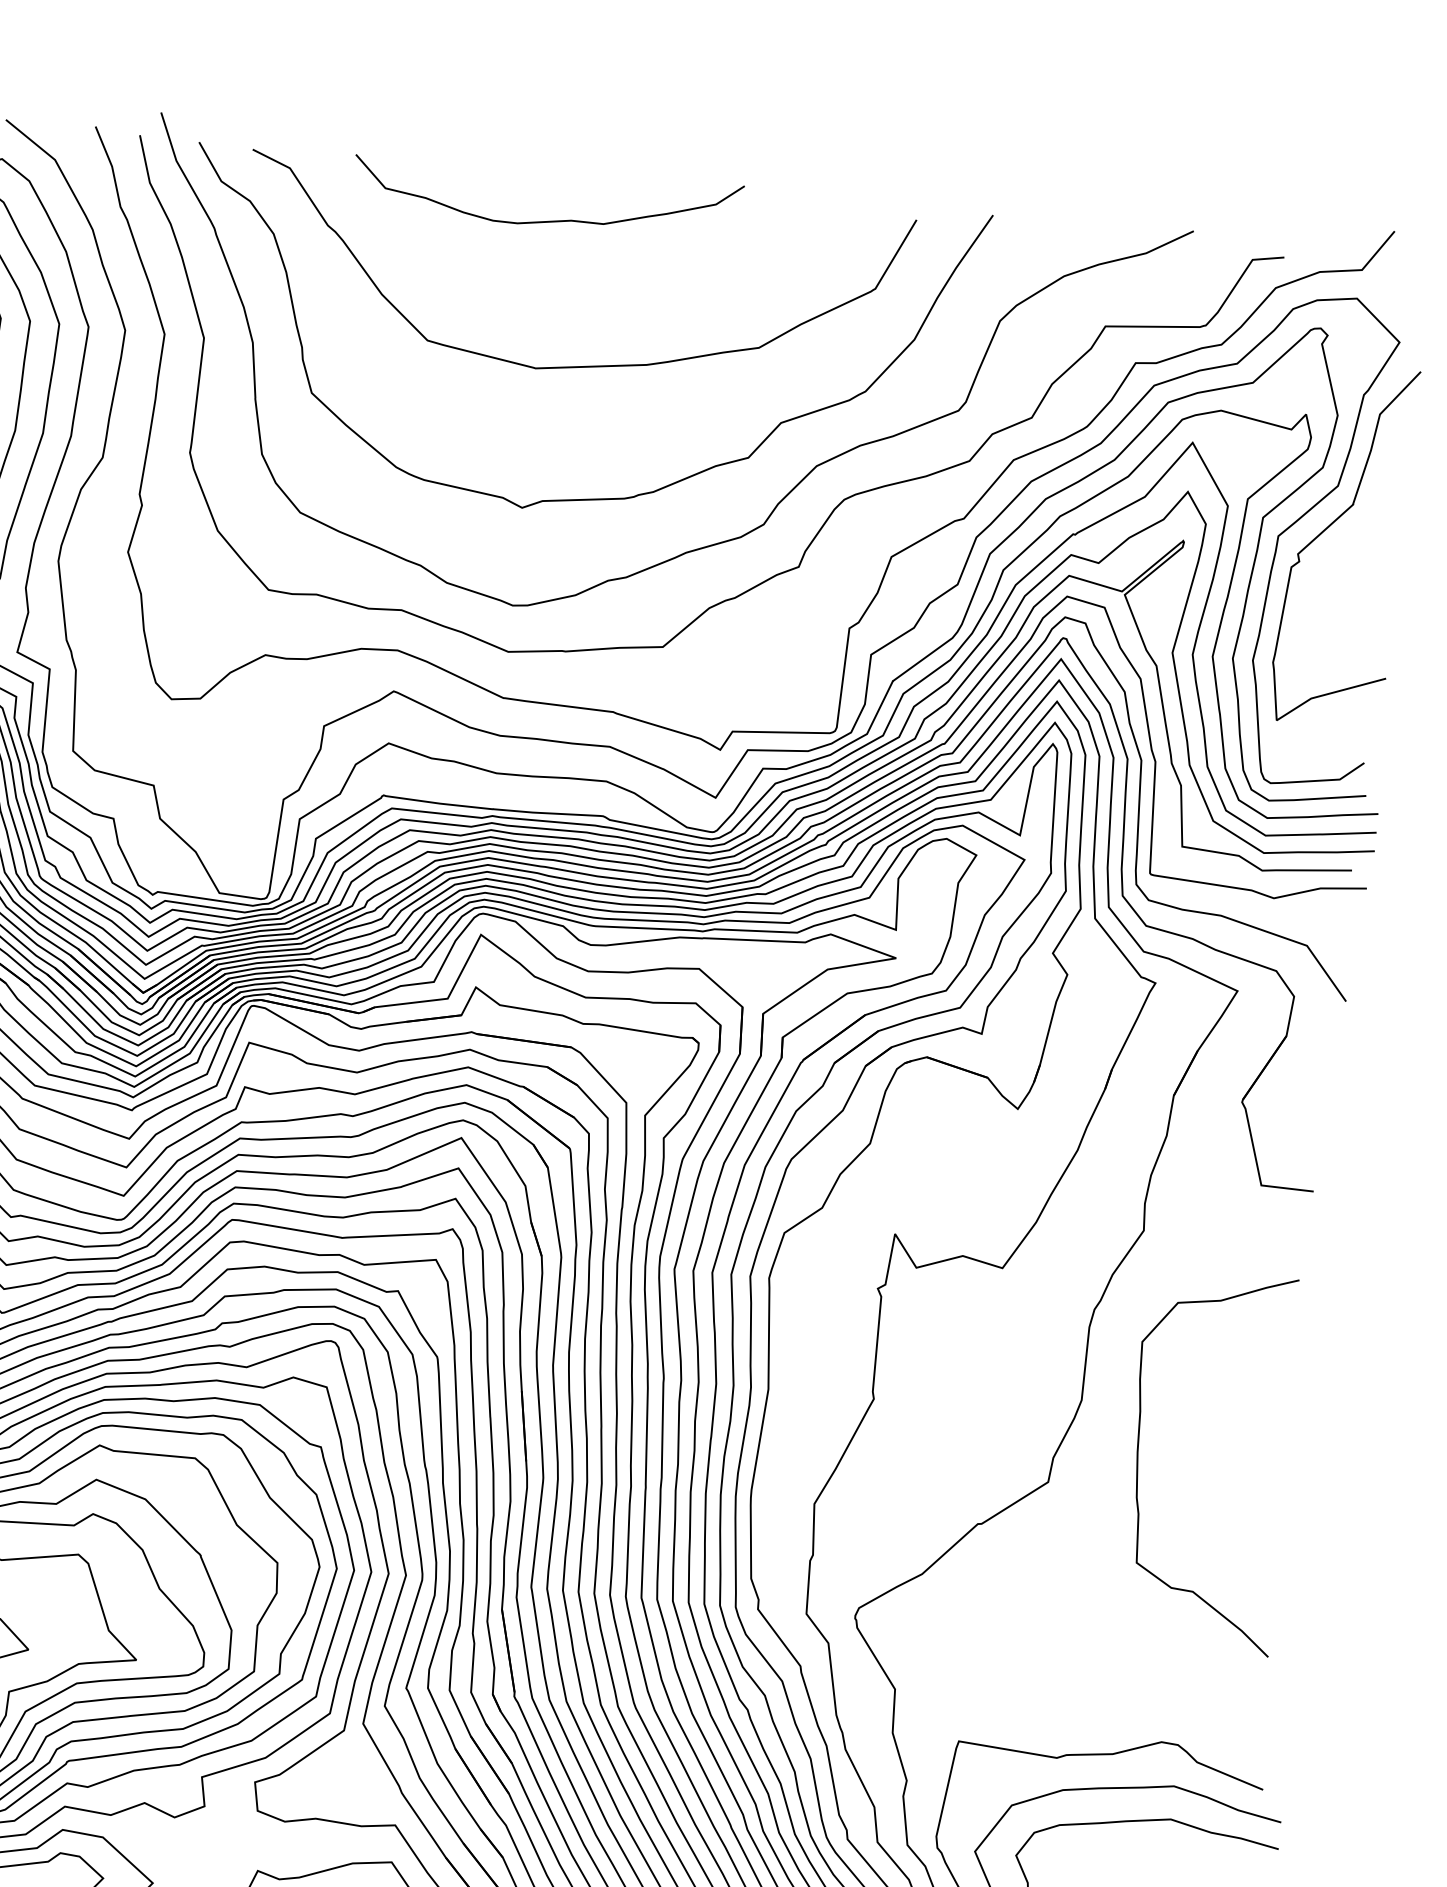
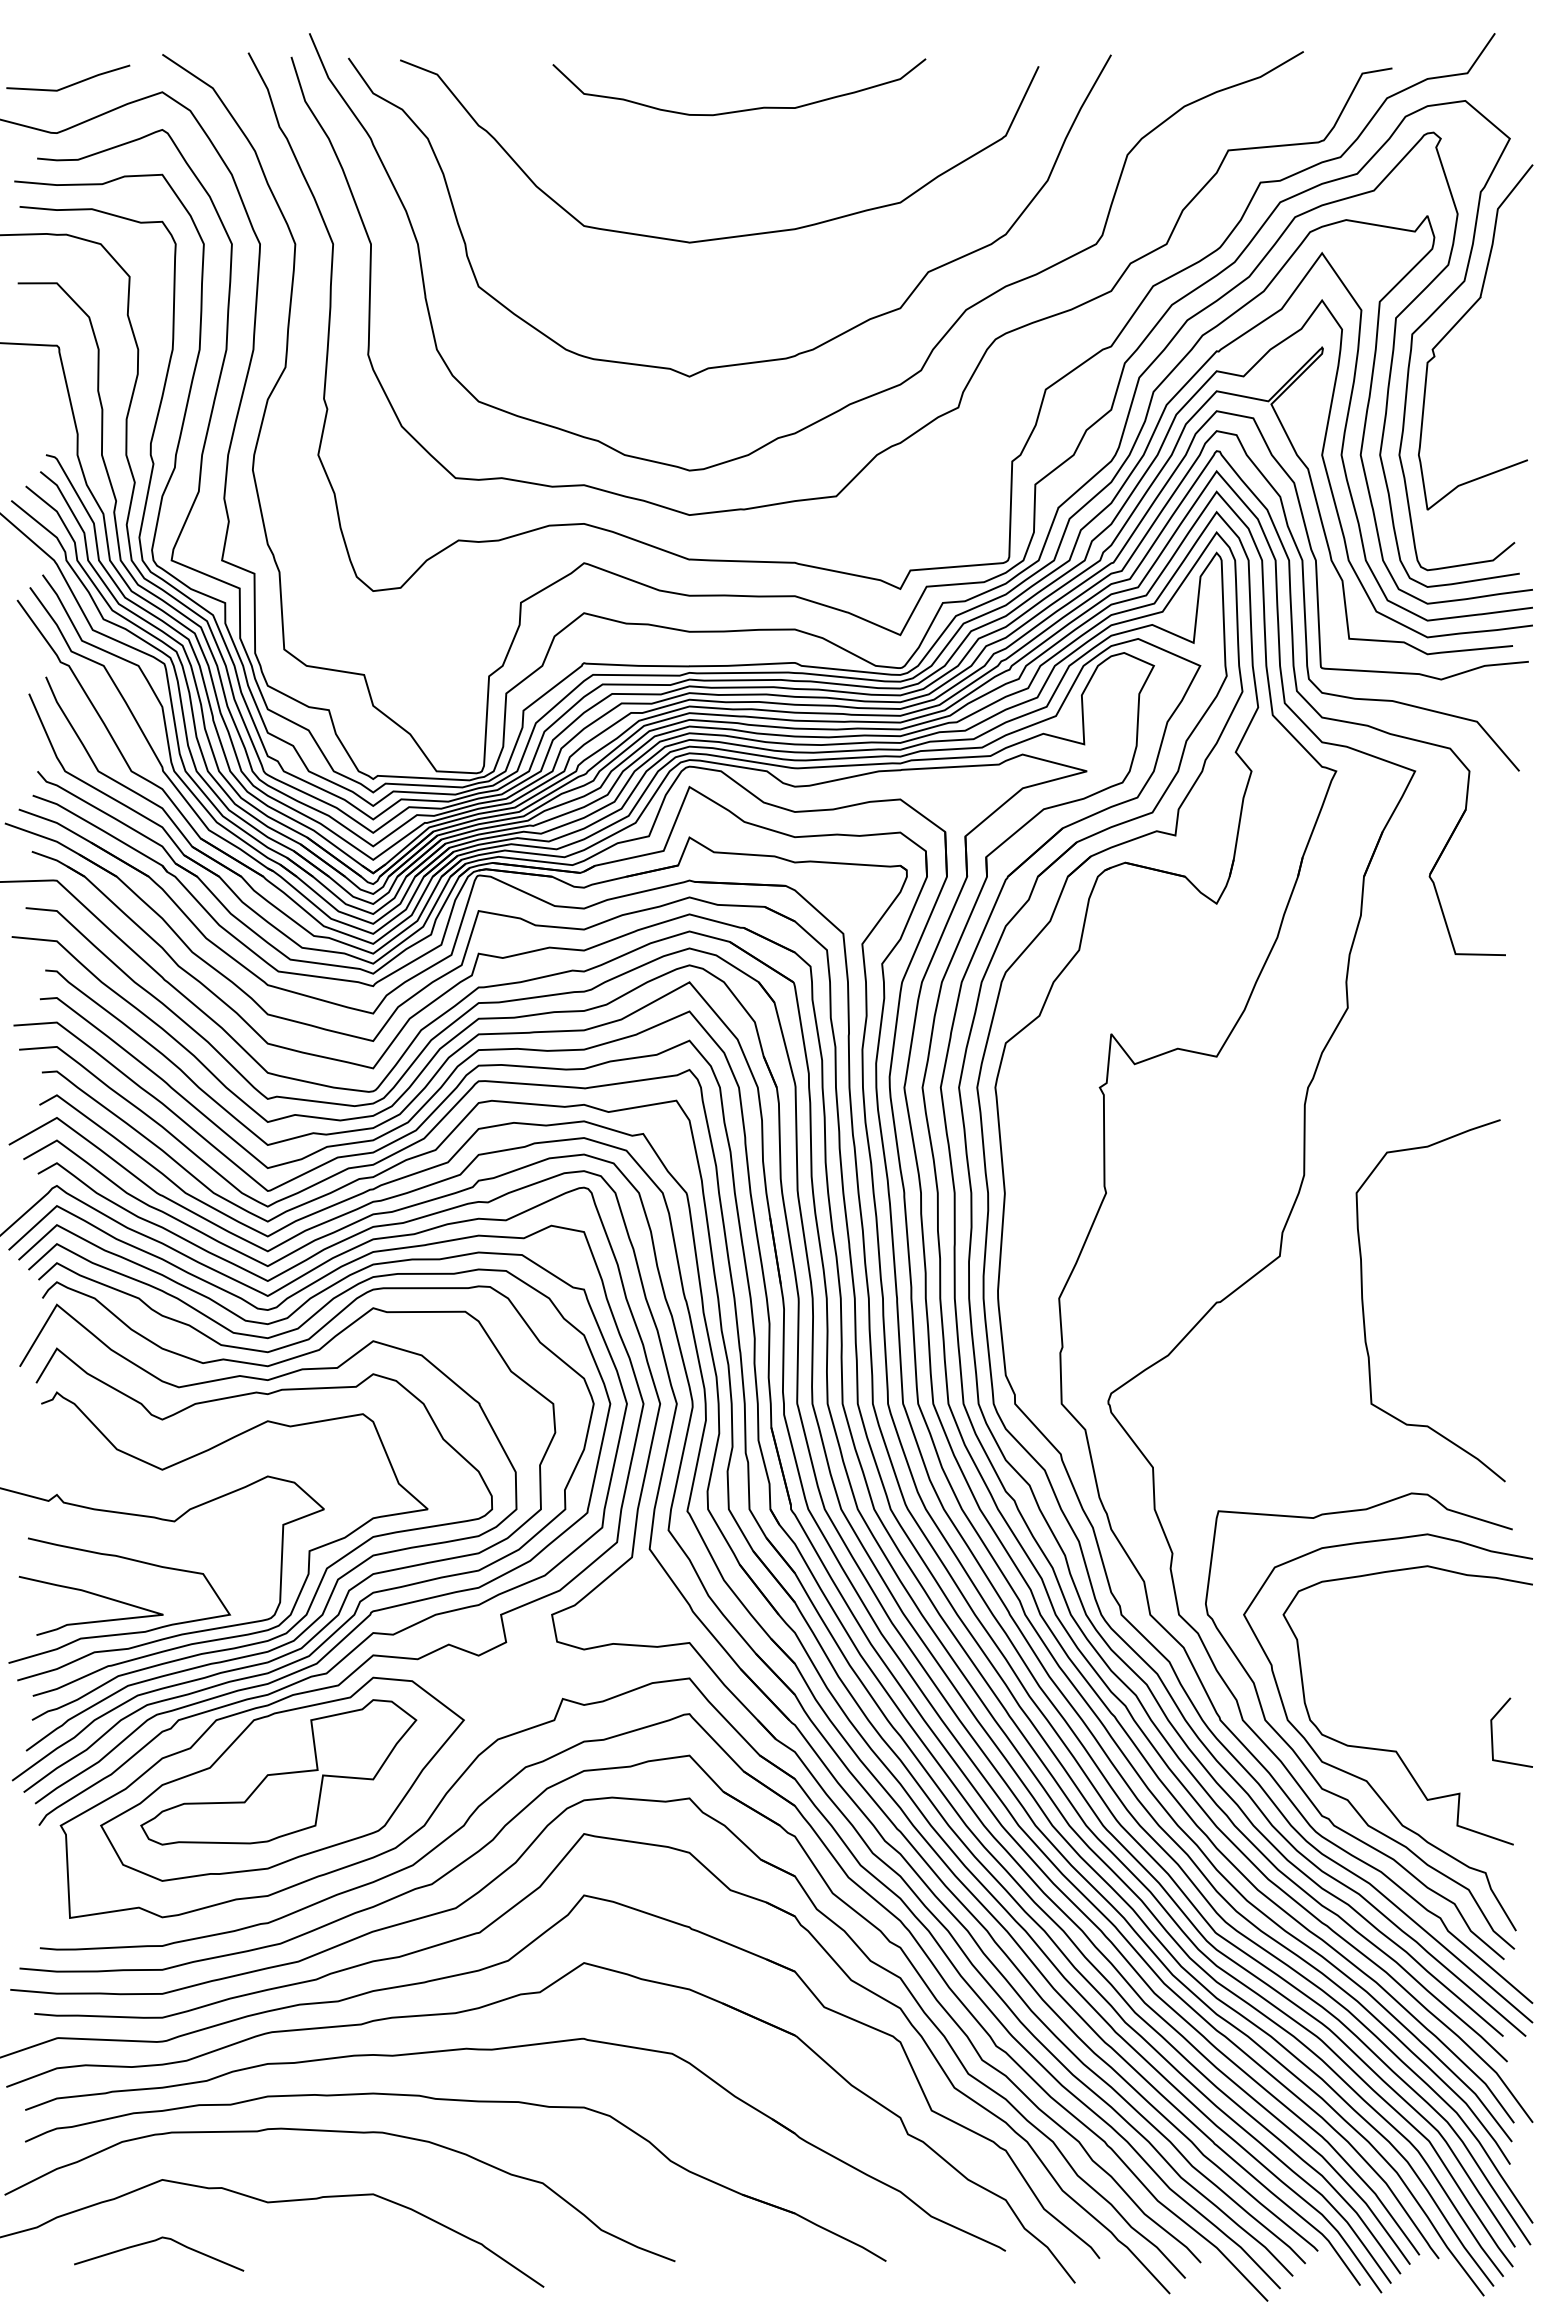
curve: (549, 220) -> (743, 109), moved
curve: (1138, 1465) -> (1364, 1311), moved

